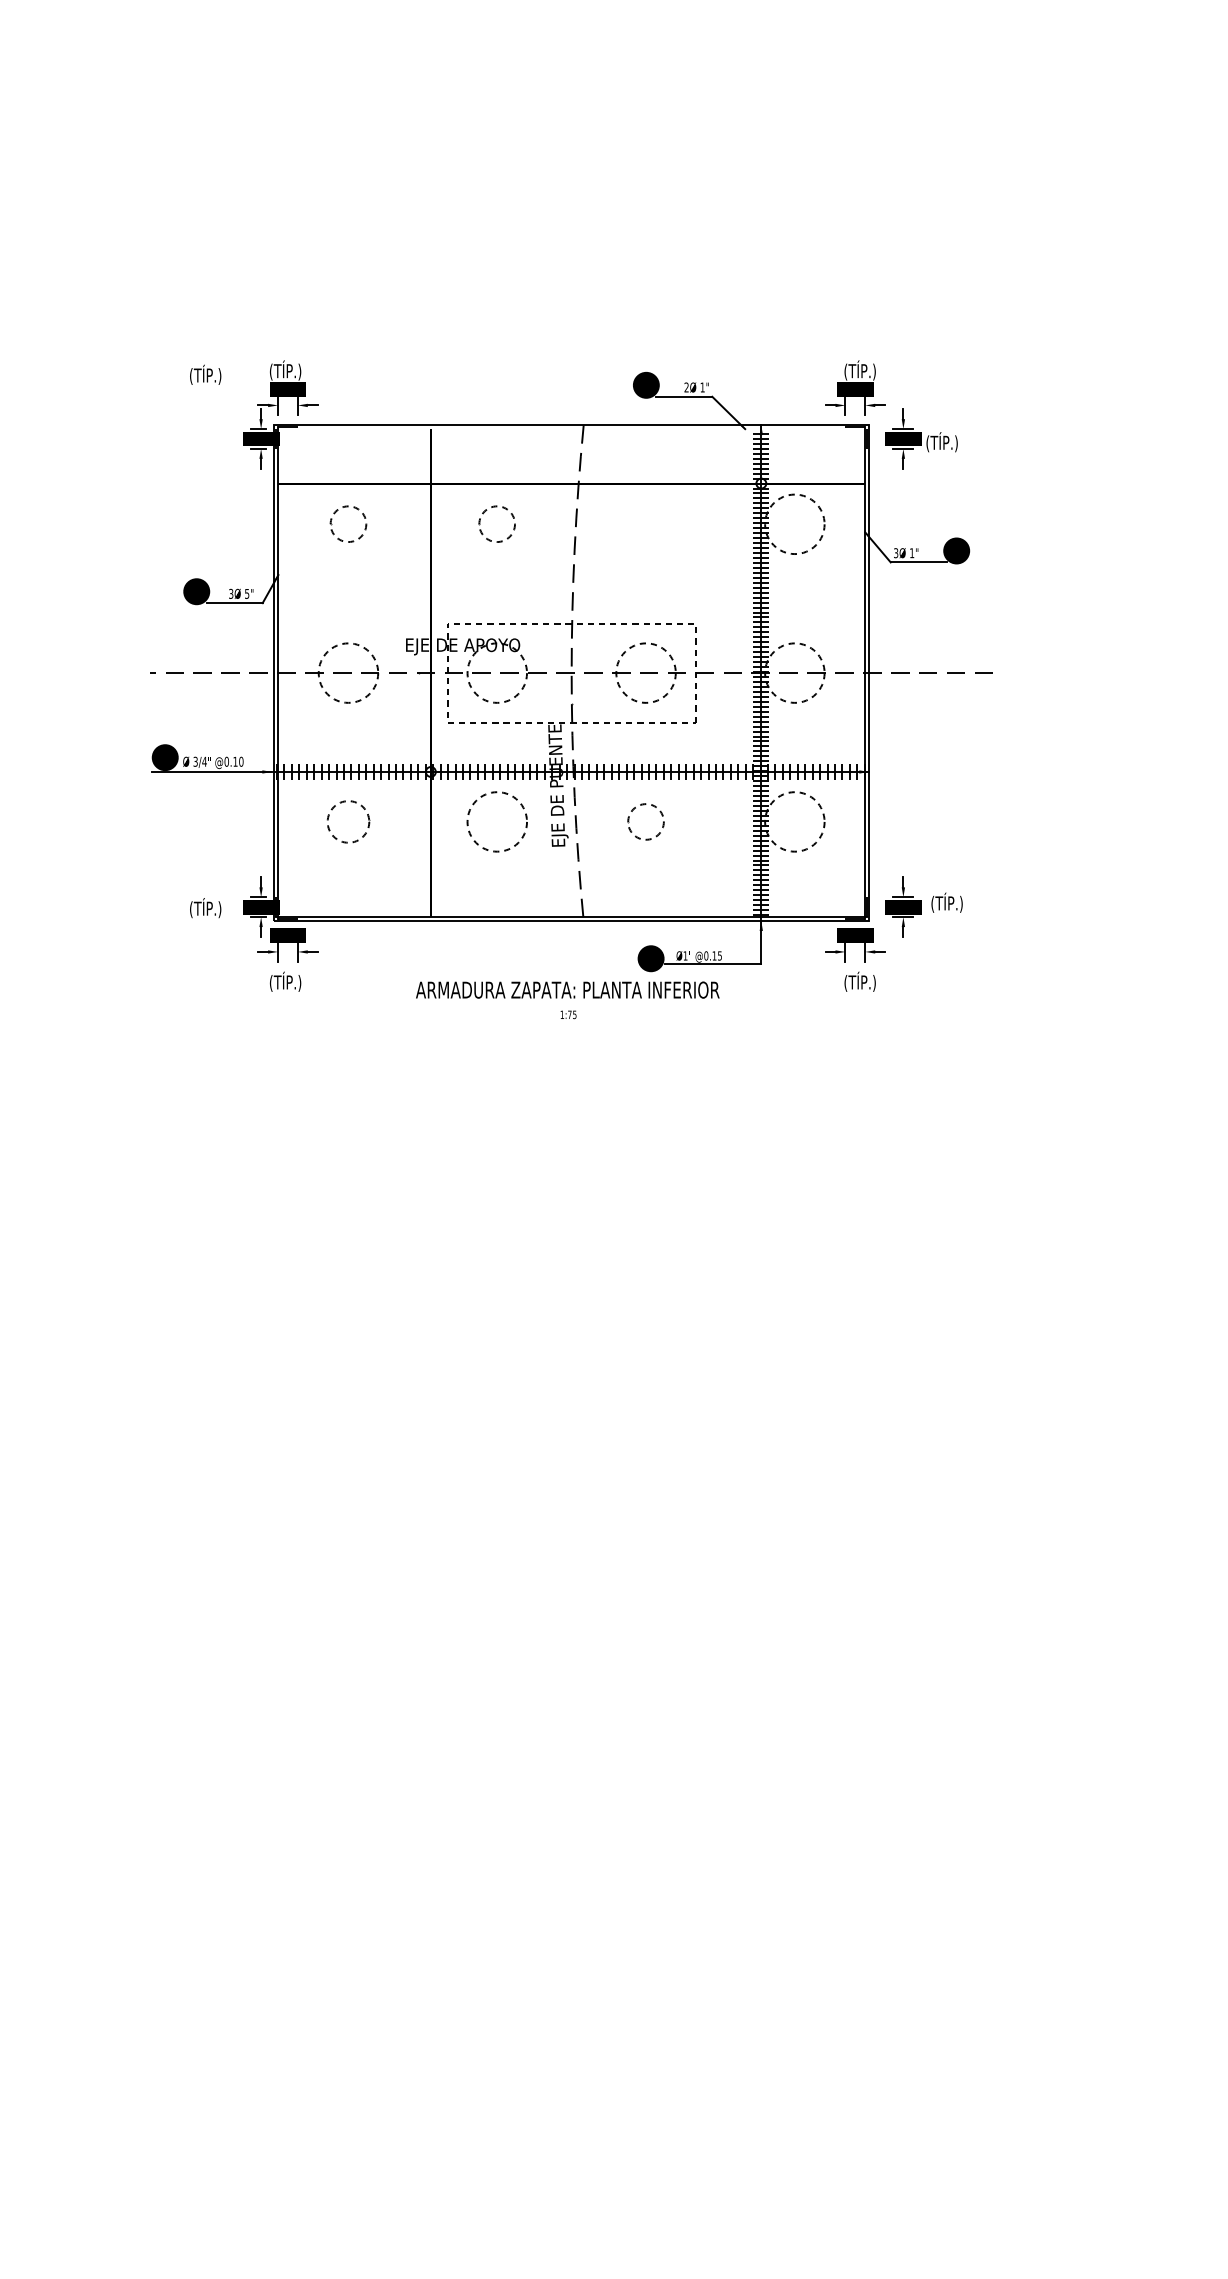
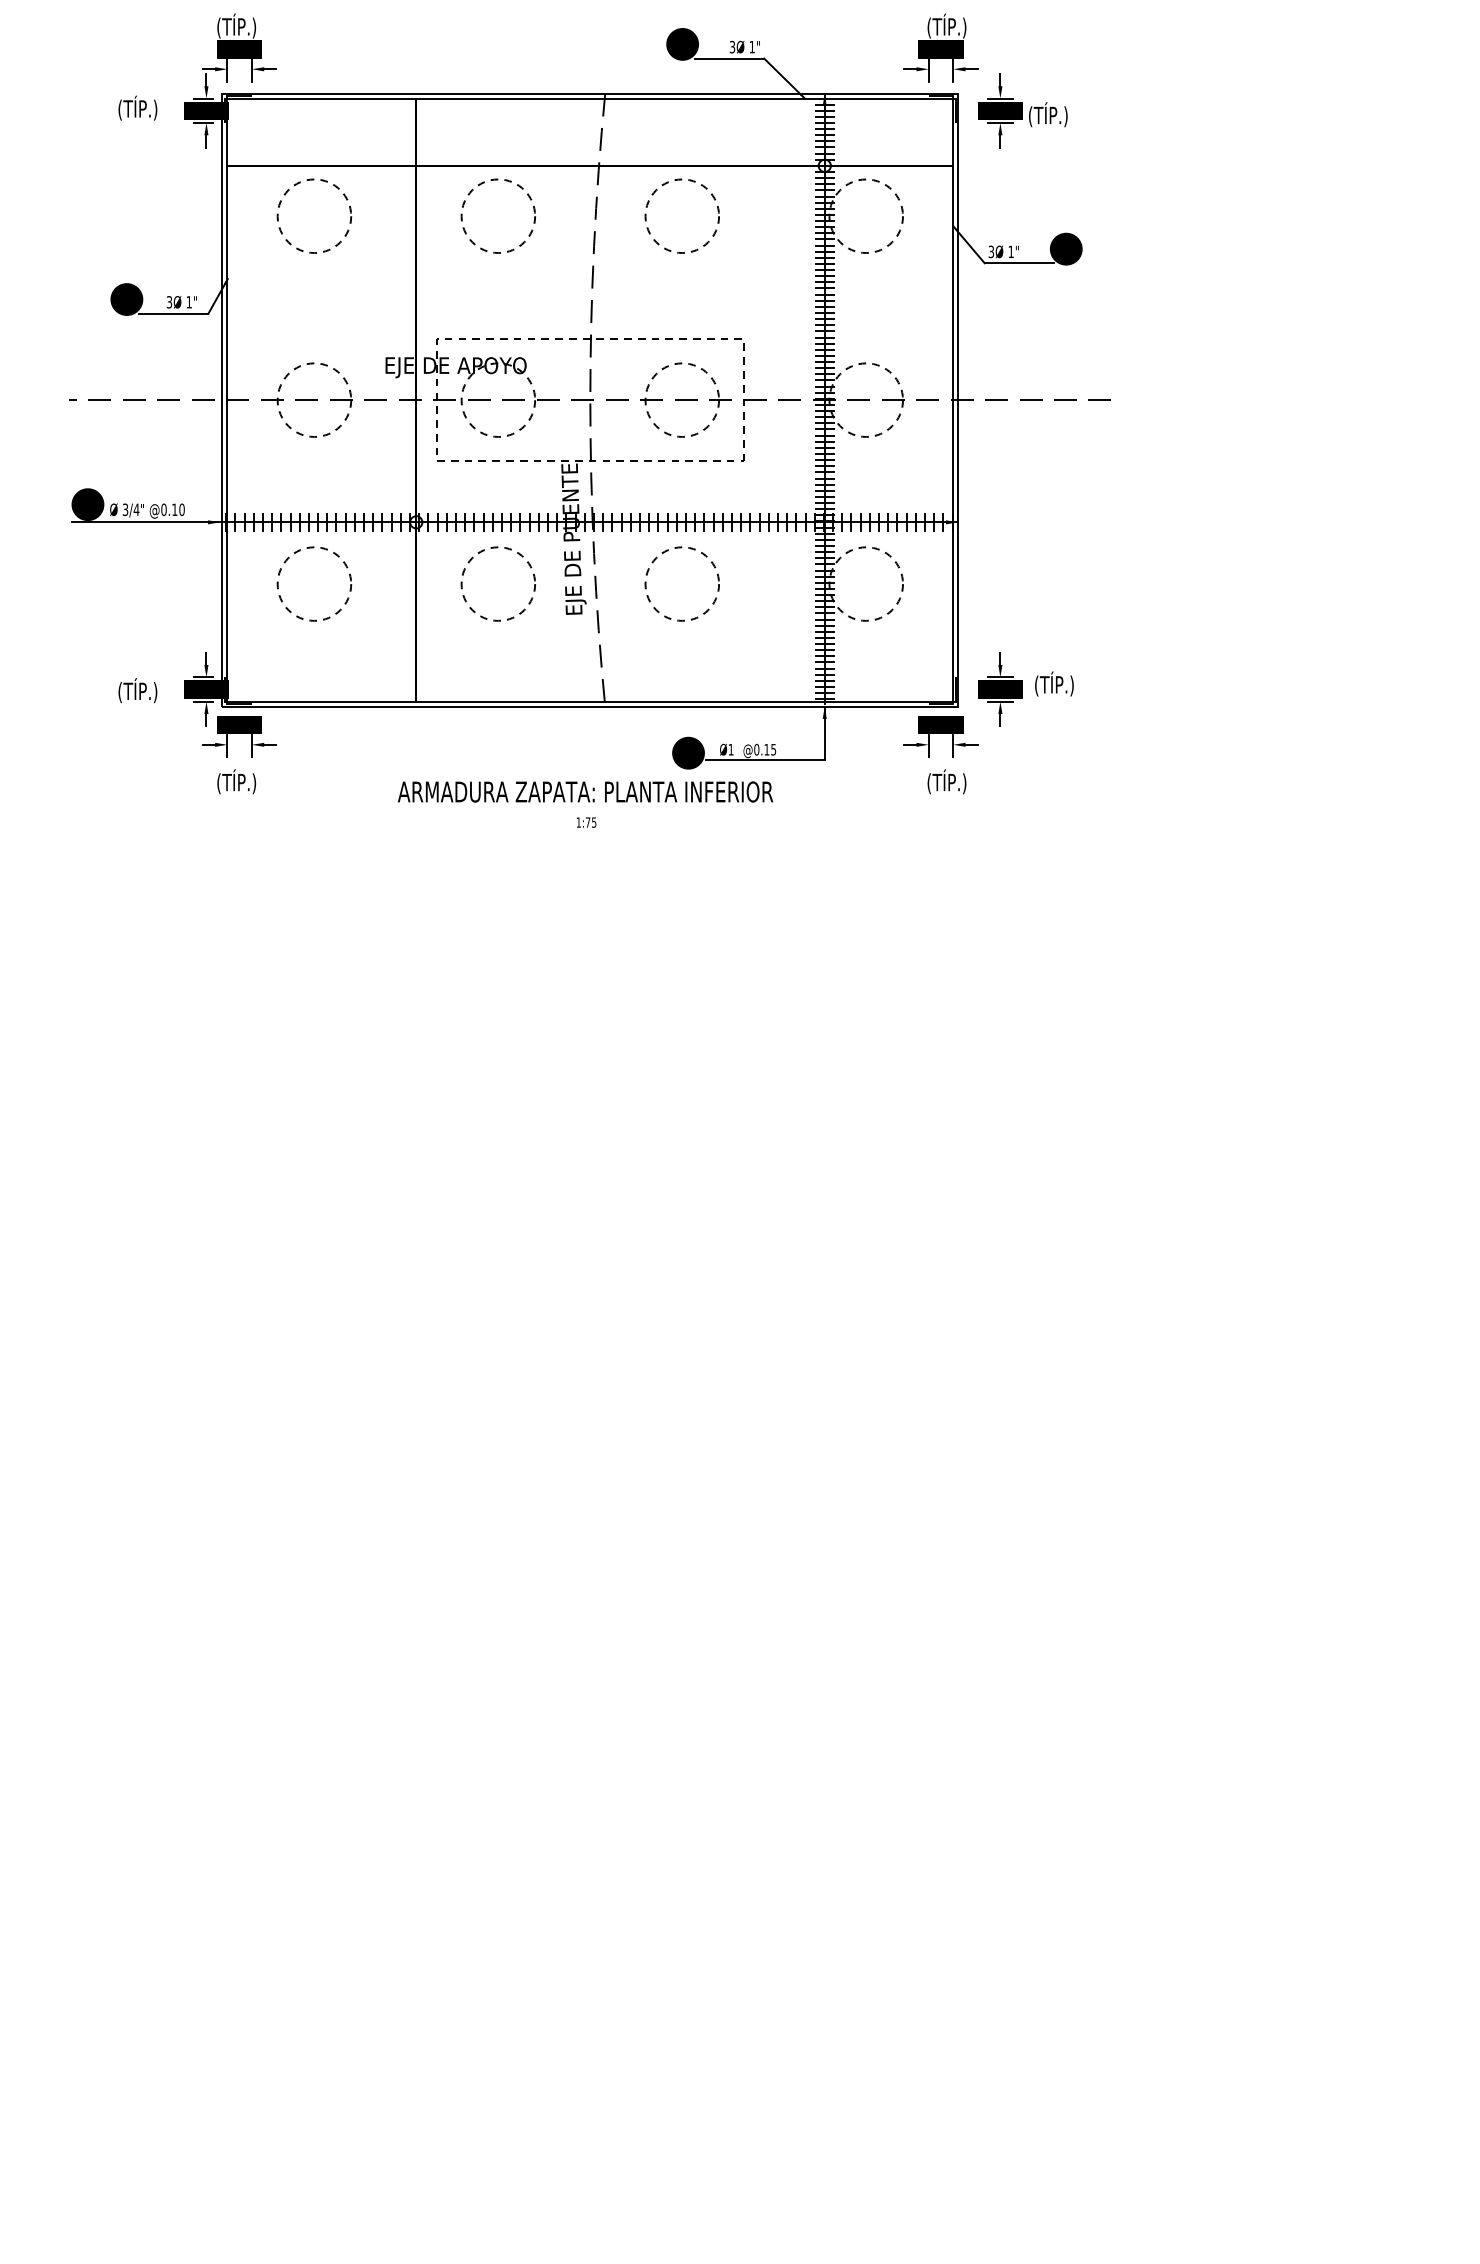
text: (205, 374) -> (137, 107), moved
text: (686, 387) -> (732, 47), 2Ø -> 3Ø
line: (571, 429) -> (590, 99), added
circle: (348, 523) -> (314, 215), size x1.67
circle: (496, 523) -> (497, 215), size x1.67
circle: (645, 523) -> (681, 215), added
text: (247, 593) -> (189, 301), 5" -> 1"
circle: (348, 821) -> (314, 583), size x1.43
circle: (645, 821) -> (681, 583), size x1.67

